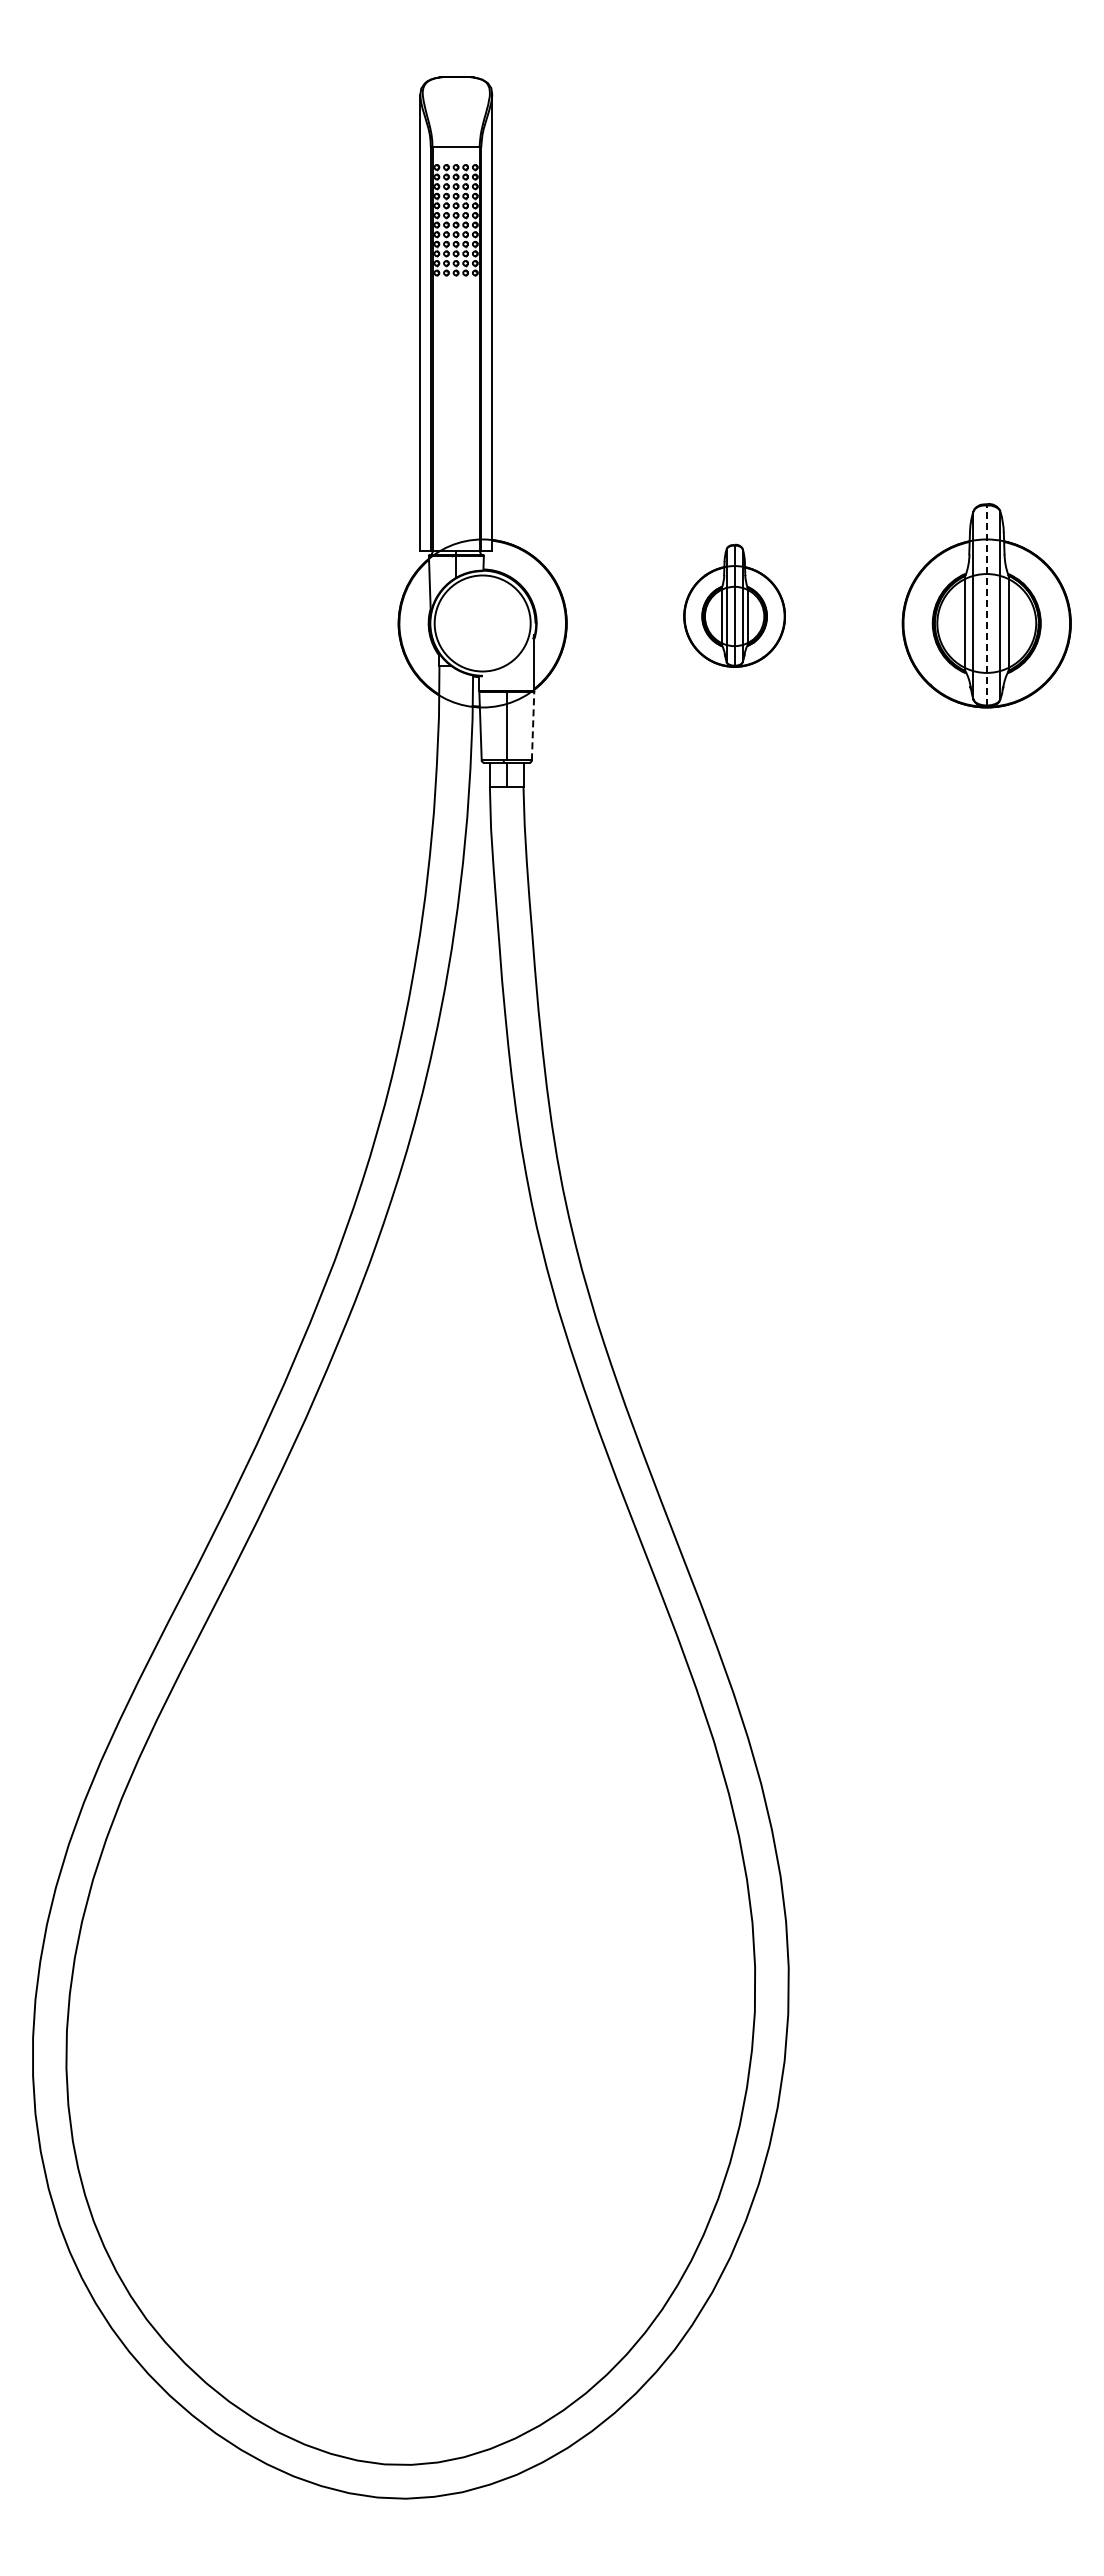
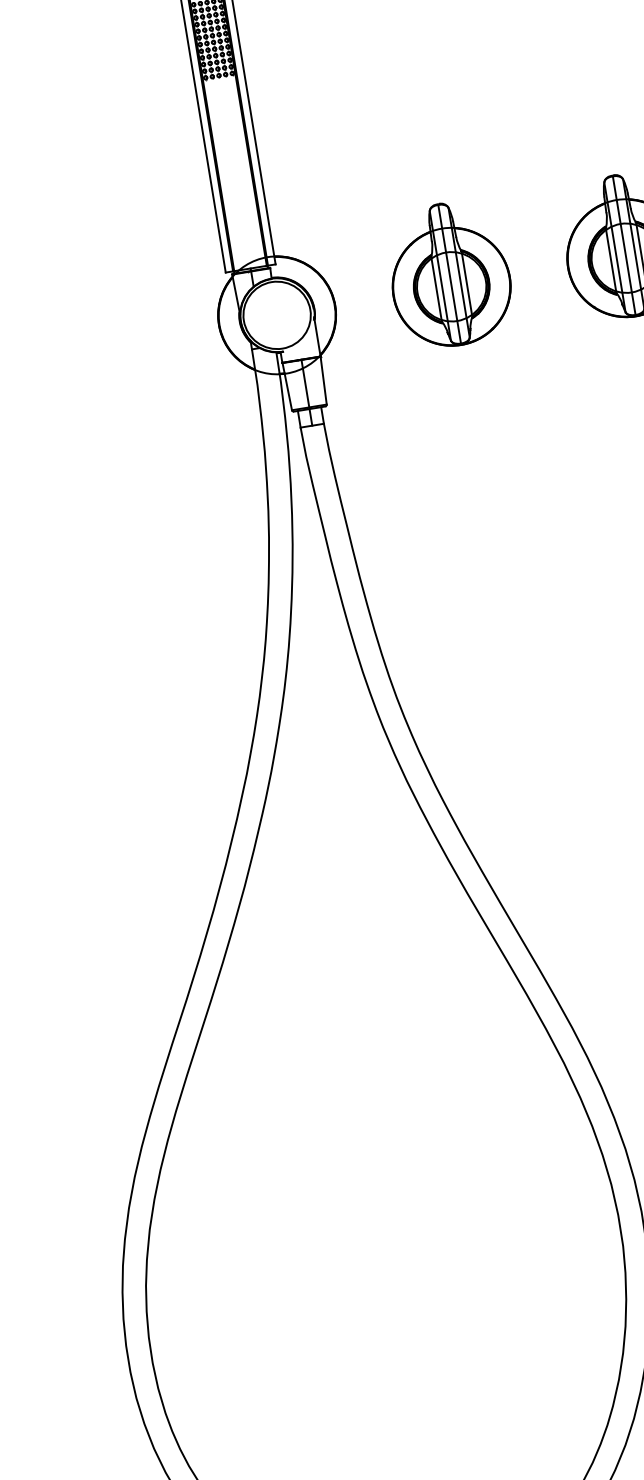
part: (734, 605) -> (449, 274), size x1.67
line: (986, 605) -> (624, 245), dashed -> solid
line: (533, 725) -> (323, 380), dashed -> solid

